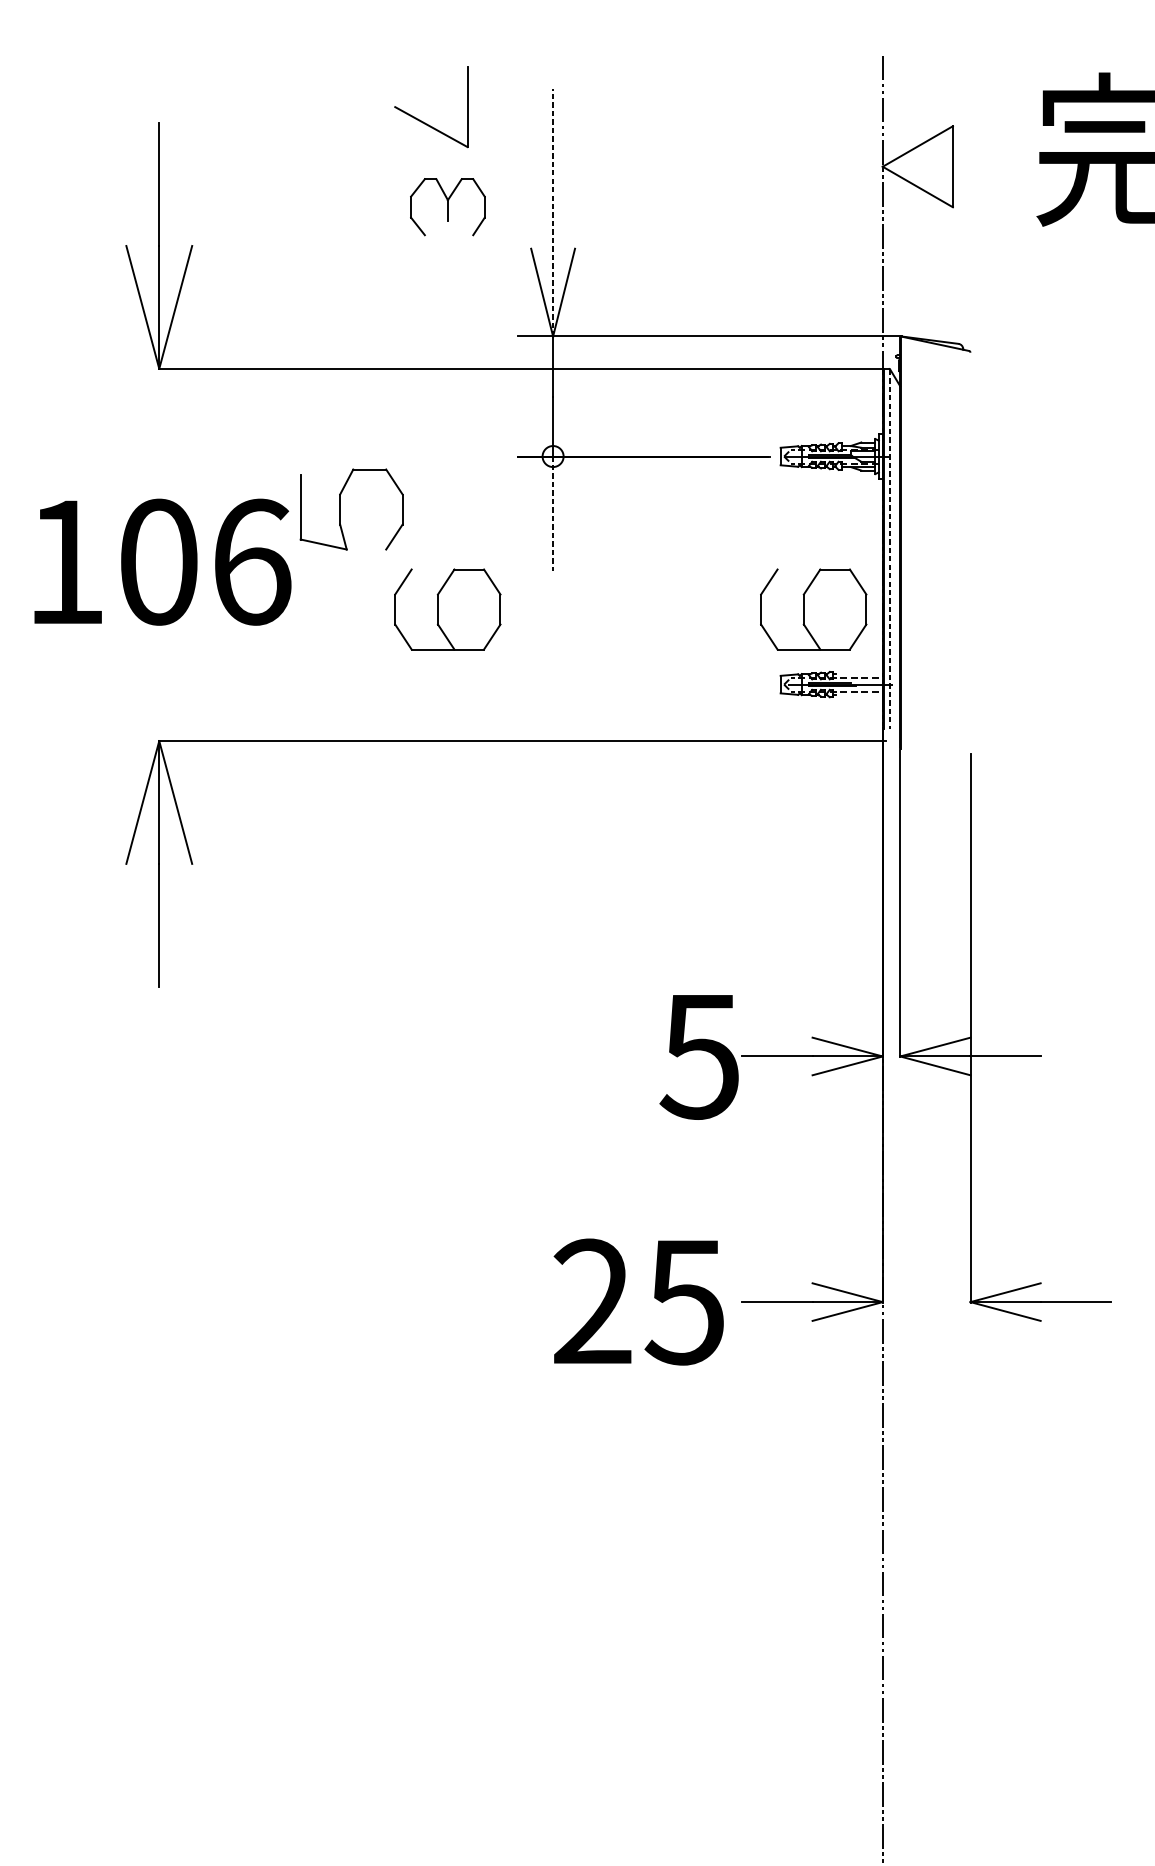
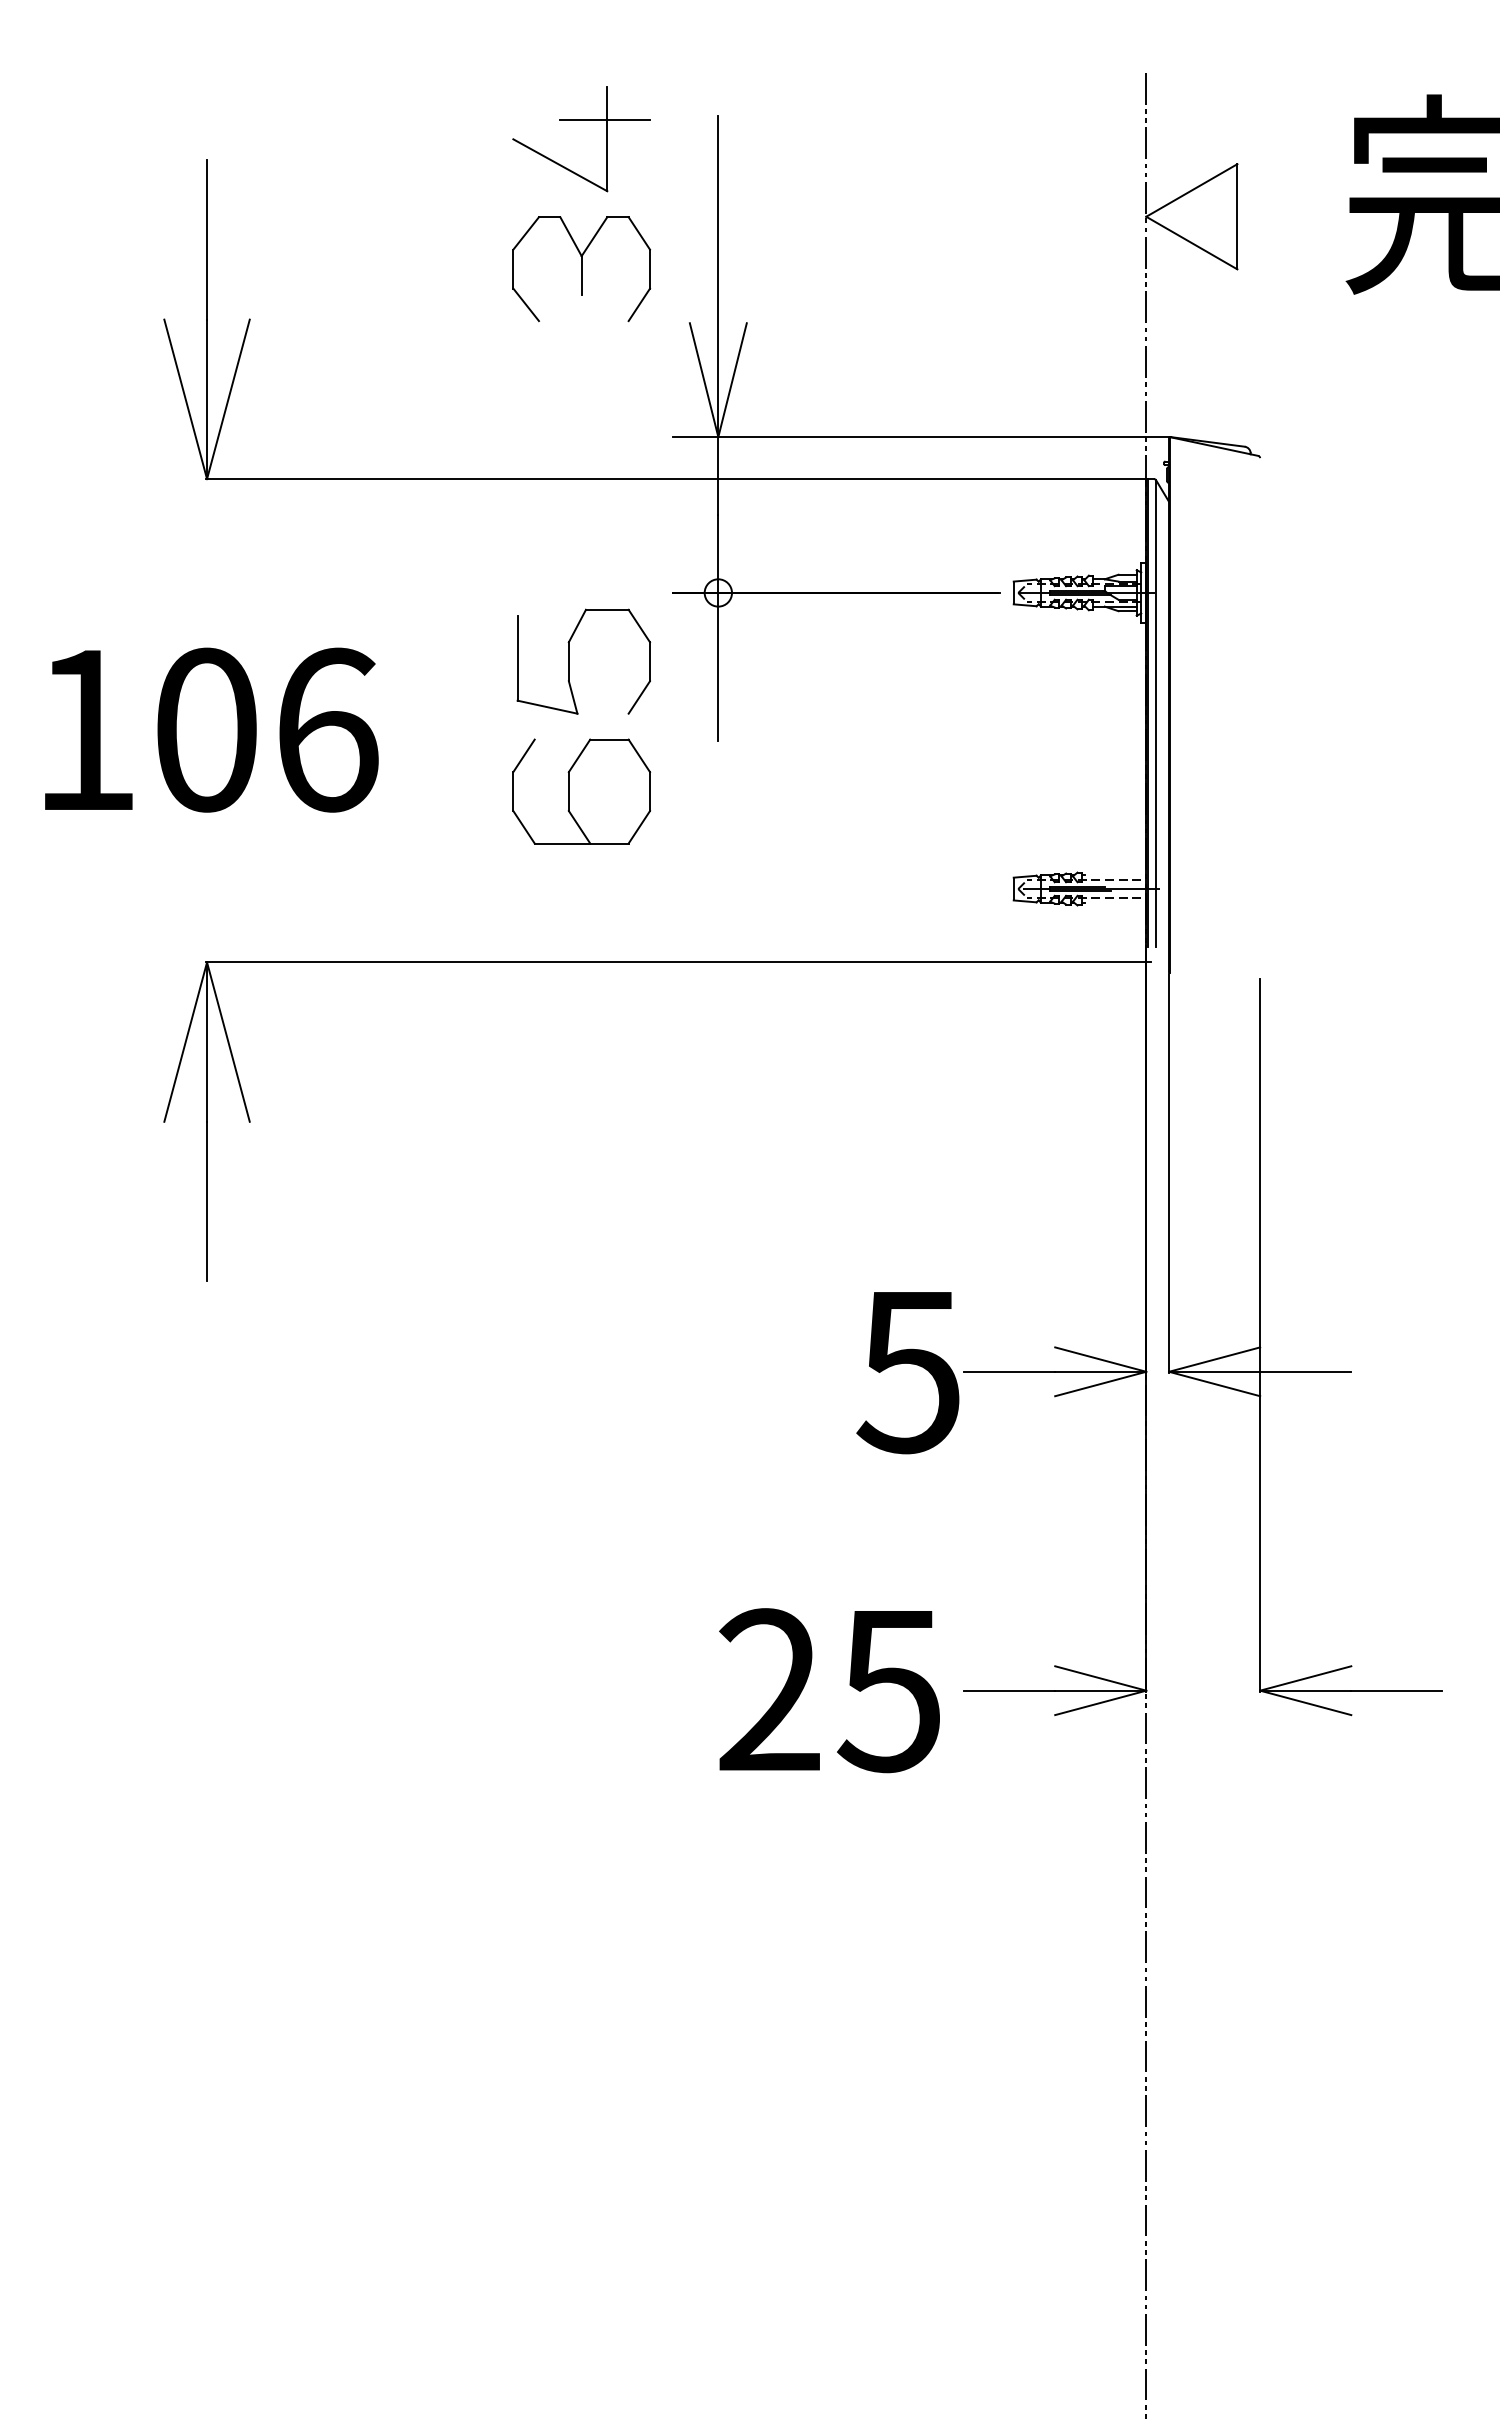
line: (466, 91) -> (605, 119), added
part: (447, 207) -> (581, 269), size x1.43
line: (553, 212) -> (718, 276), dashed -> solid
part: (340, 509) -> (569, 661), moved
line: (553, 513) -> (718, 667), dashed -> solid
line: (890, 550) -> (1156, 714), dashed -> solid
part: (813, 609) -> (1056, 791), removed

